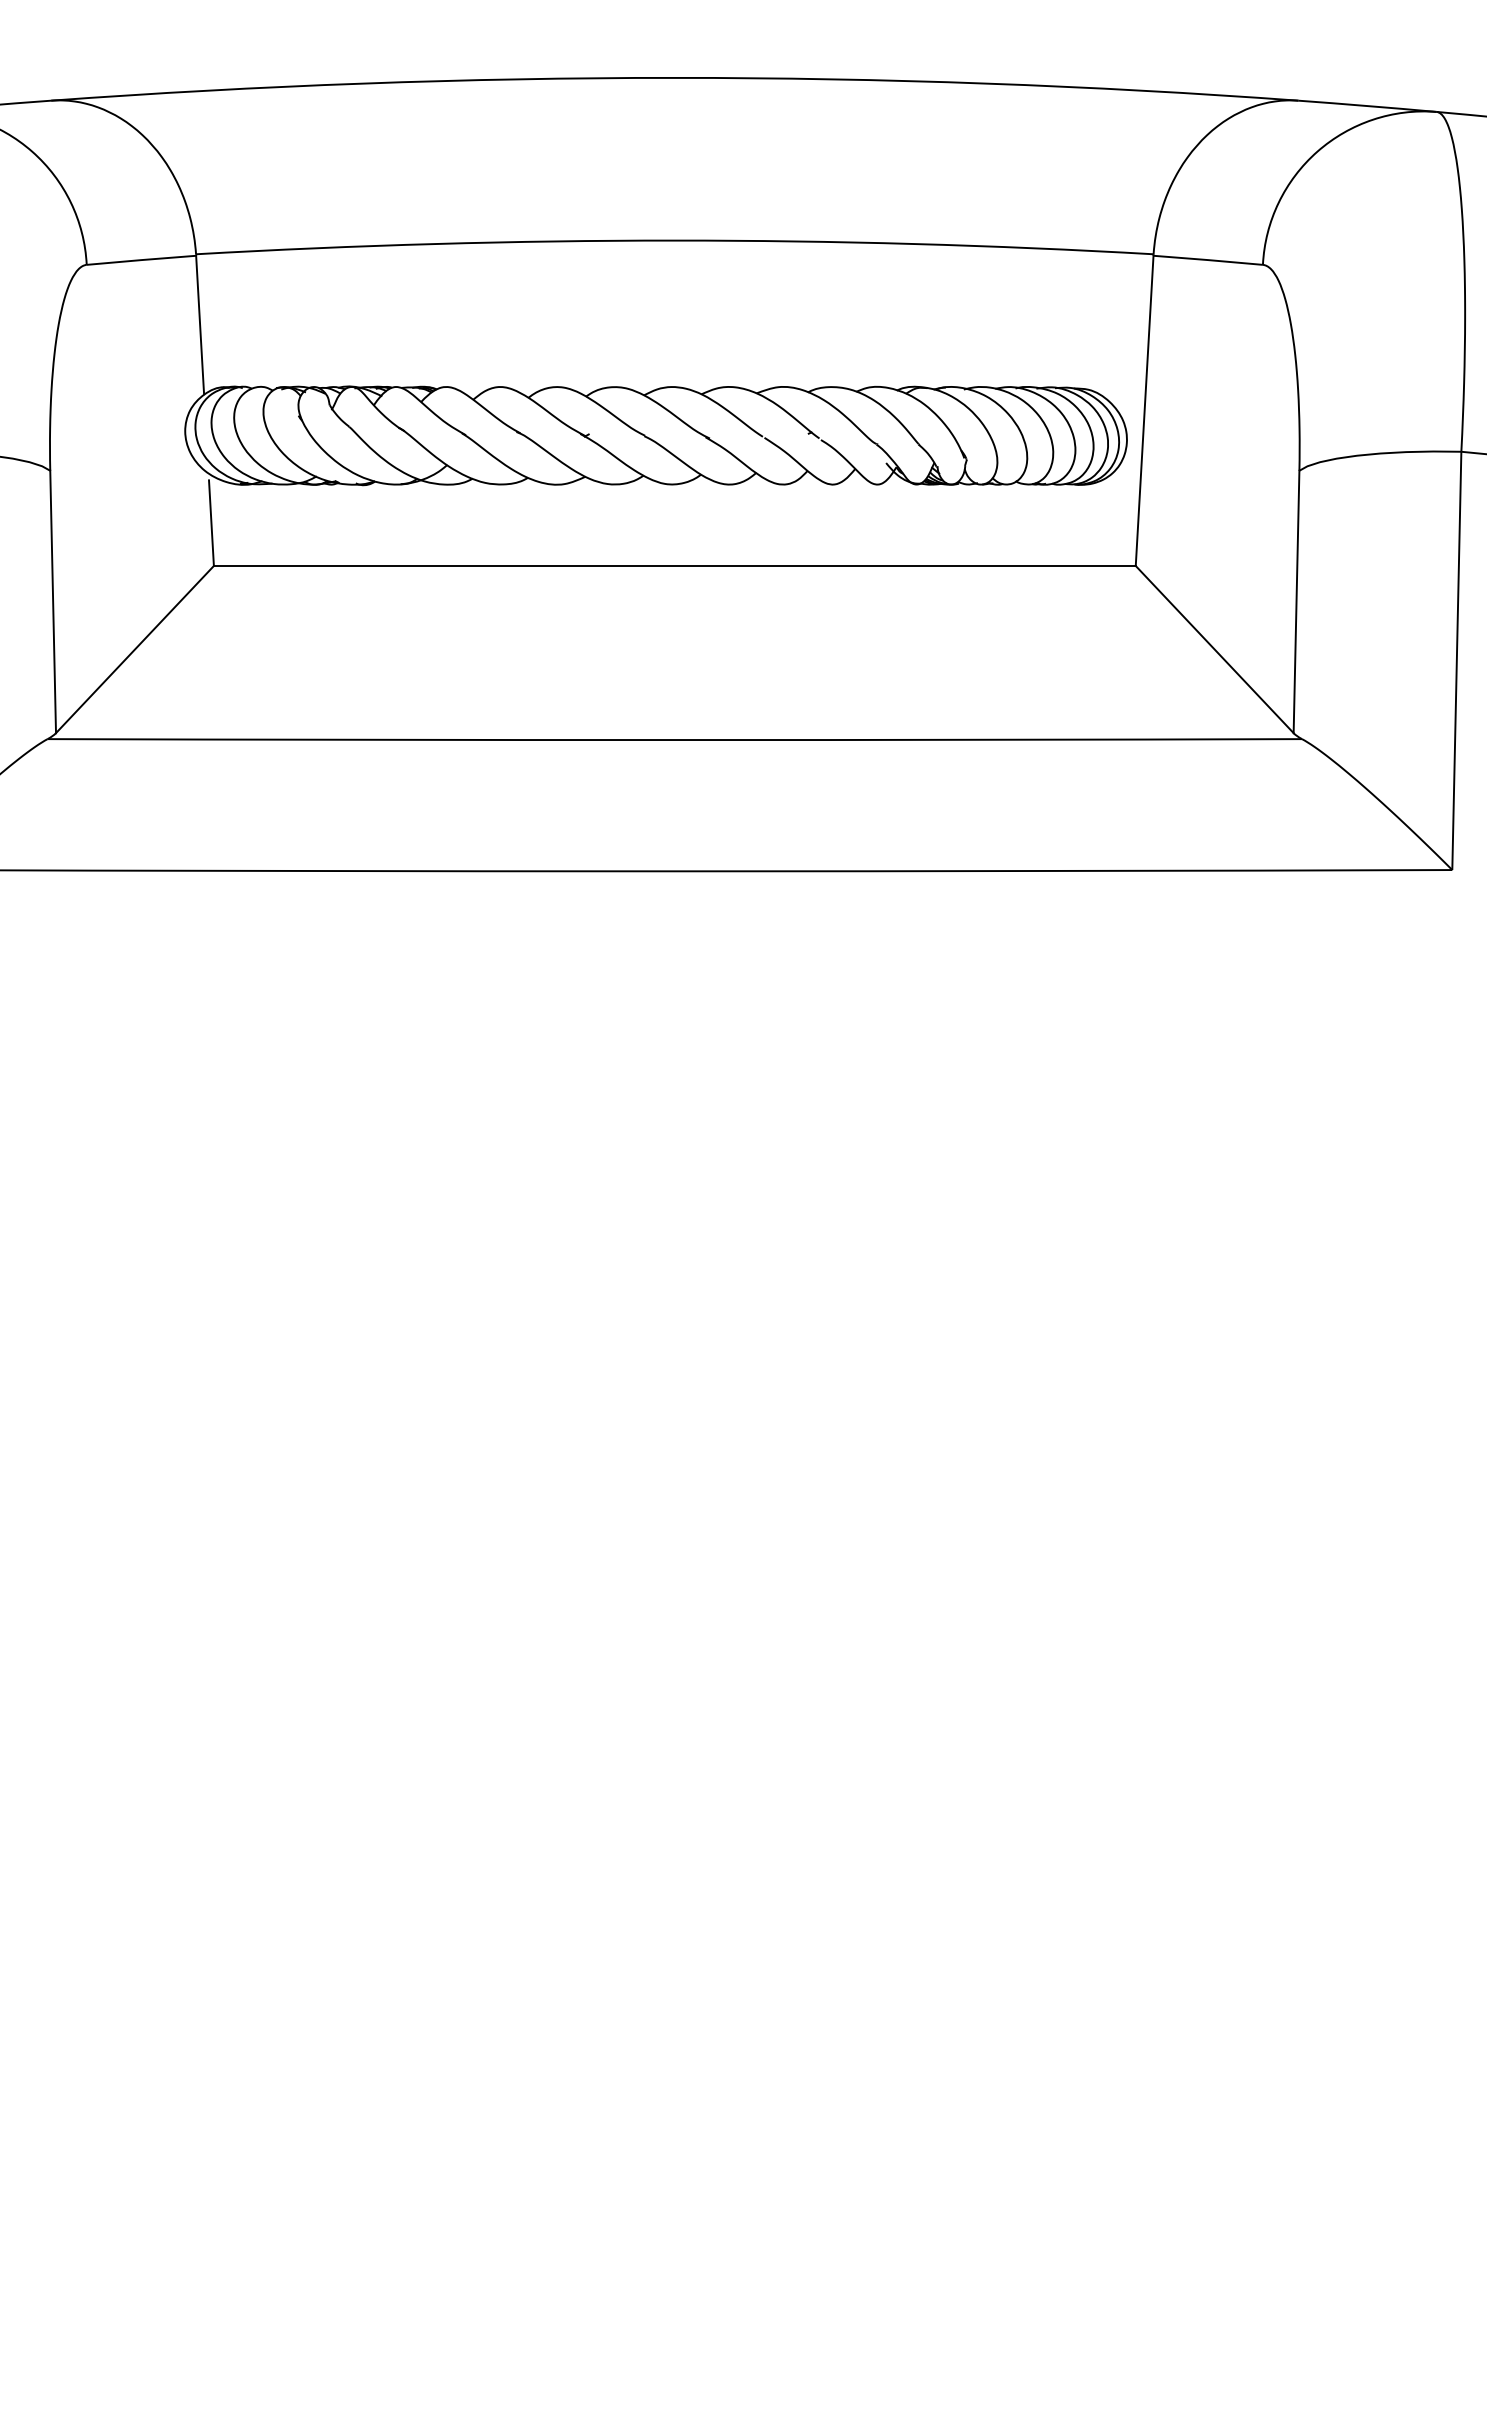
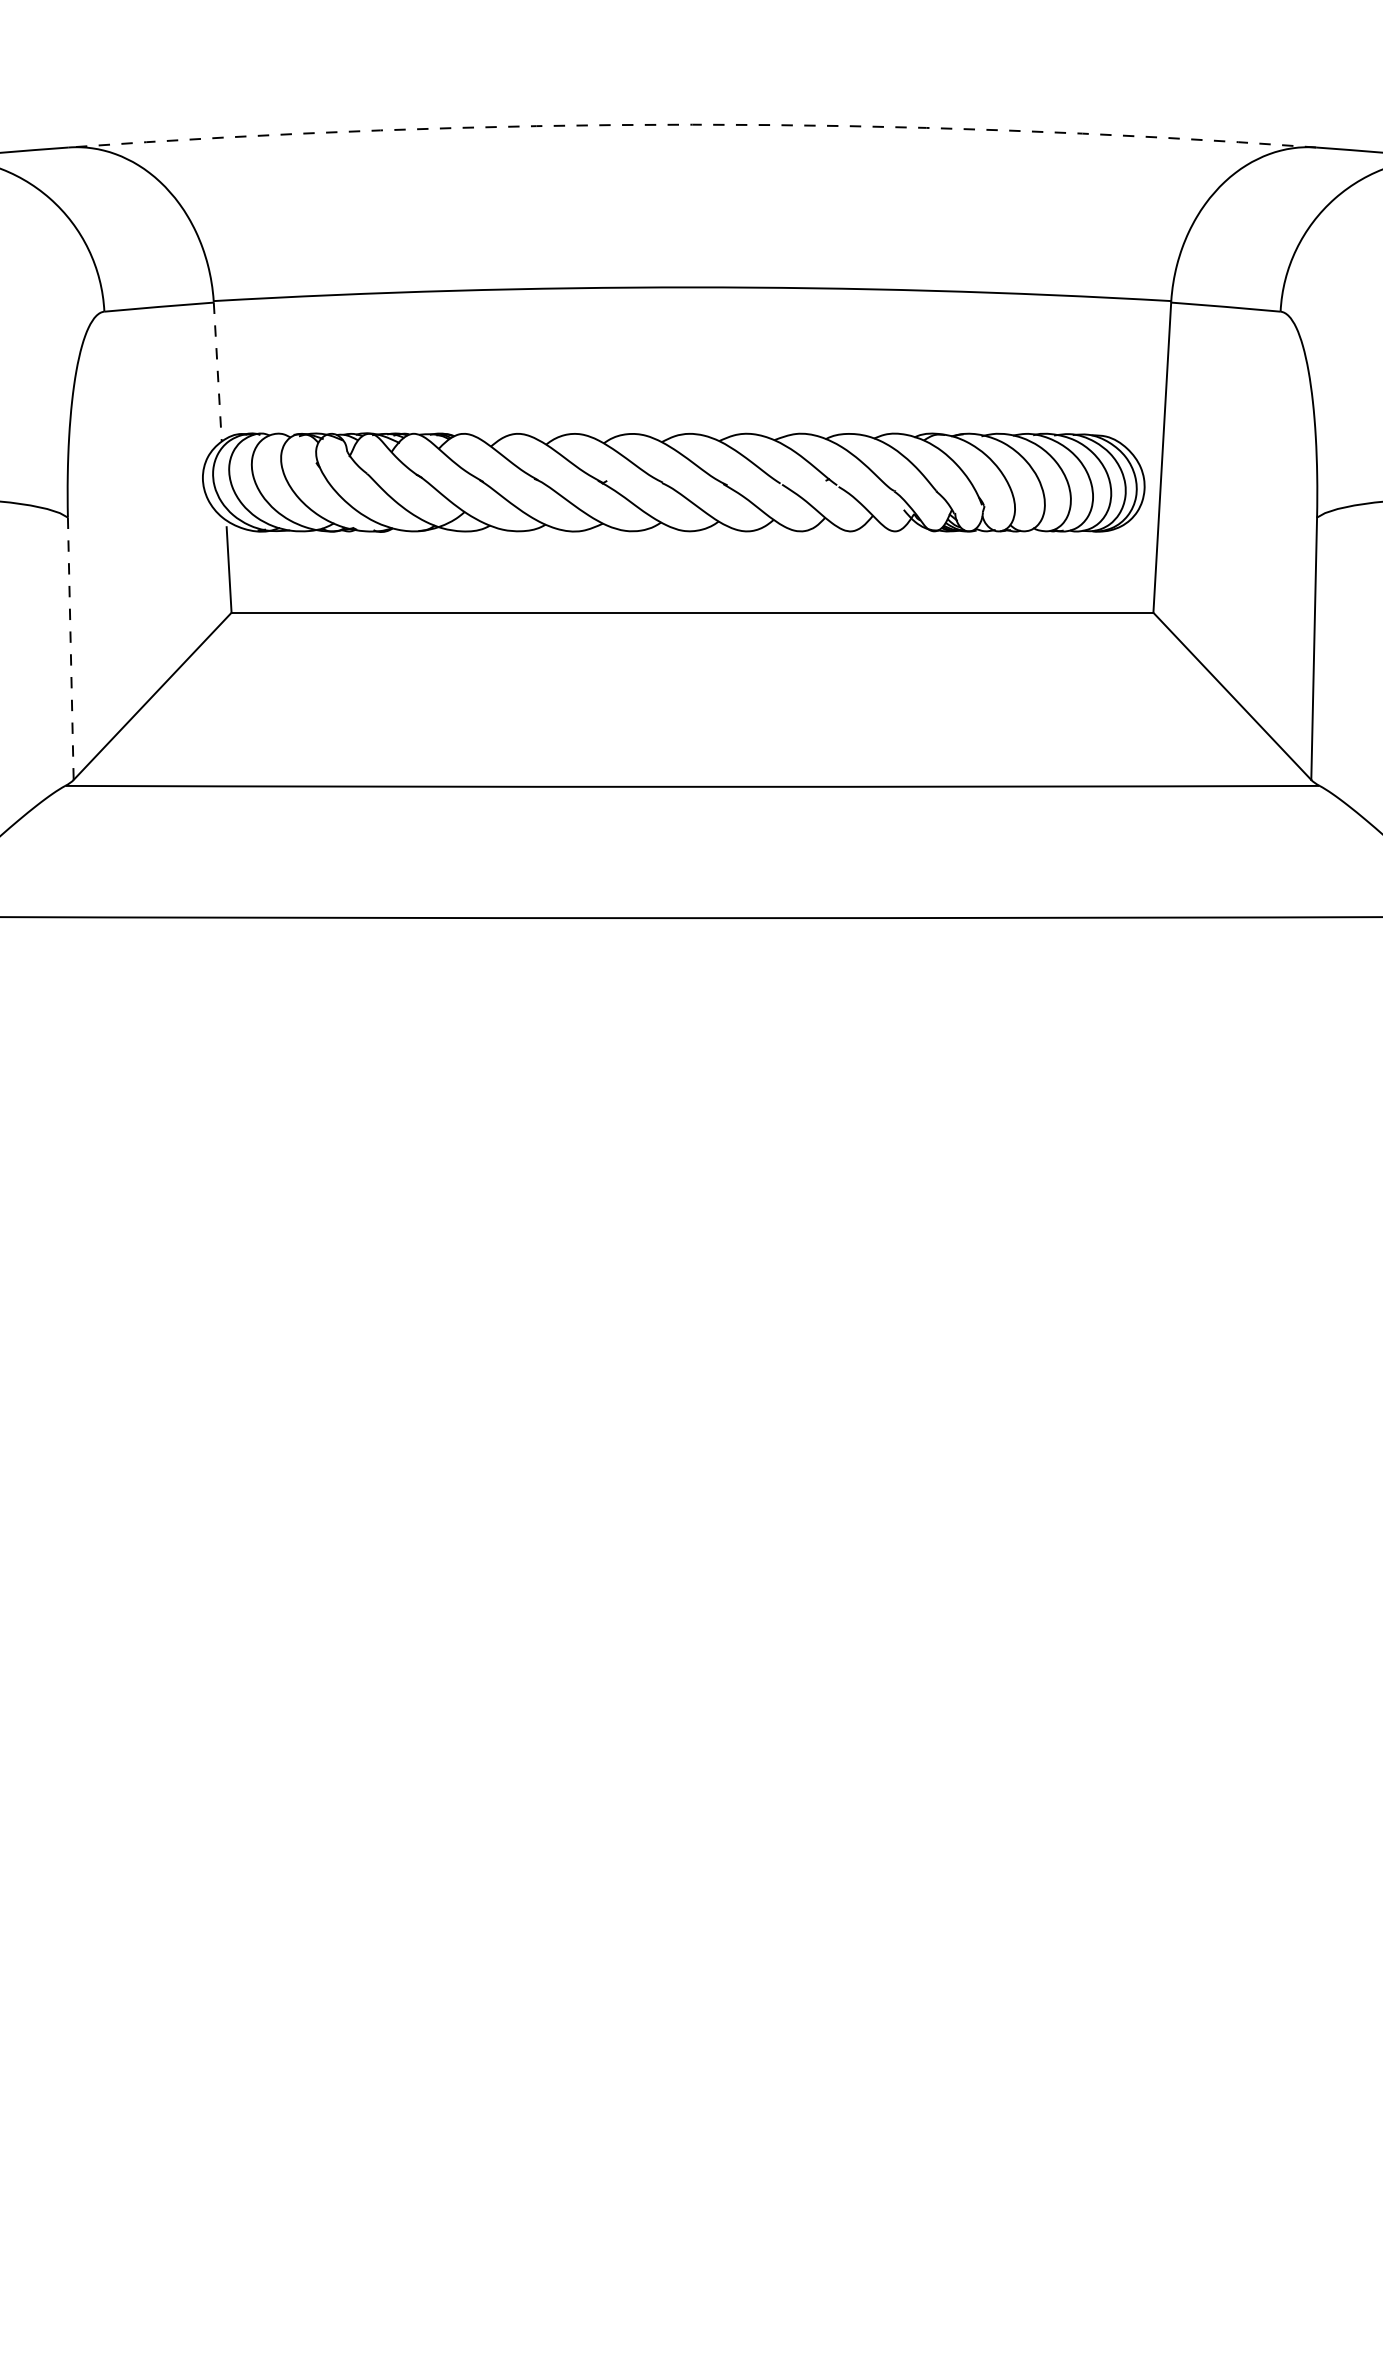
arc: (674, 77) -> (692, 124), solid -> dashed
line: (200, 325) -> (218, 372), solid -> dashed
line: (53, 602) -> (71, 649), solid -> dashed

